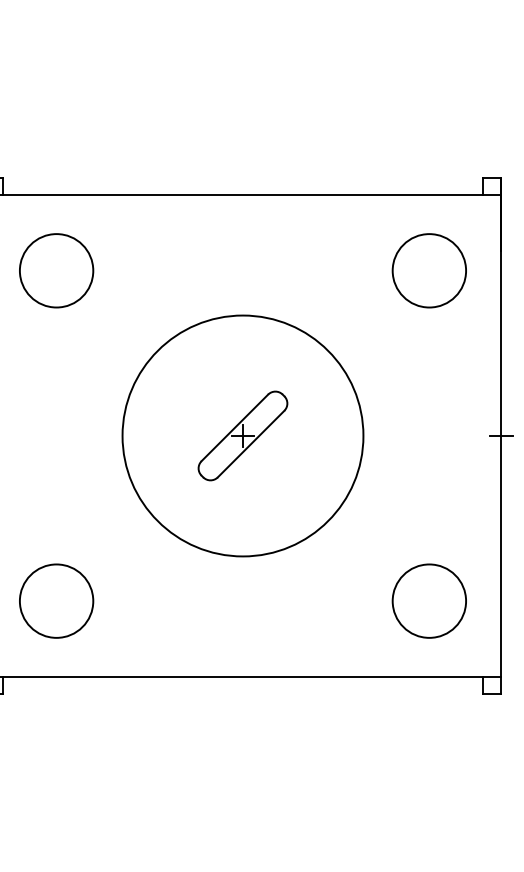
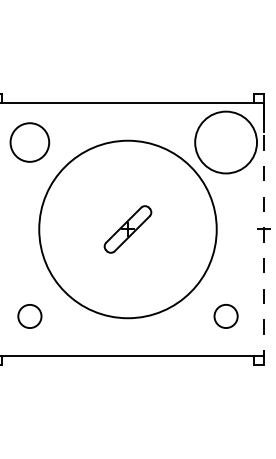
circle: (428, 270) -> (225, 142), size x1.6
circle: (242, 436) -> (127, 229), size x1.4
line: (500, 436) -> (263, 229), solid -> dashed
circle: (55, 601) -> (29, 316), size x0.6
circle: (428, 601) -> (225, 316), size x0.6

